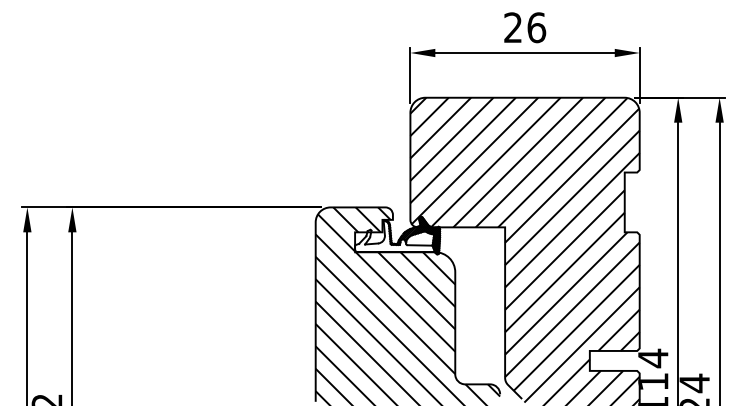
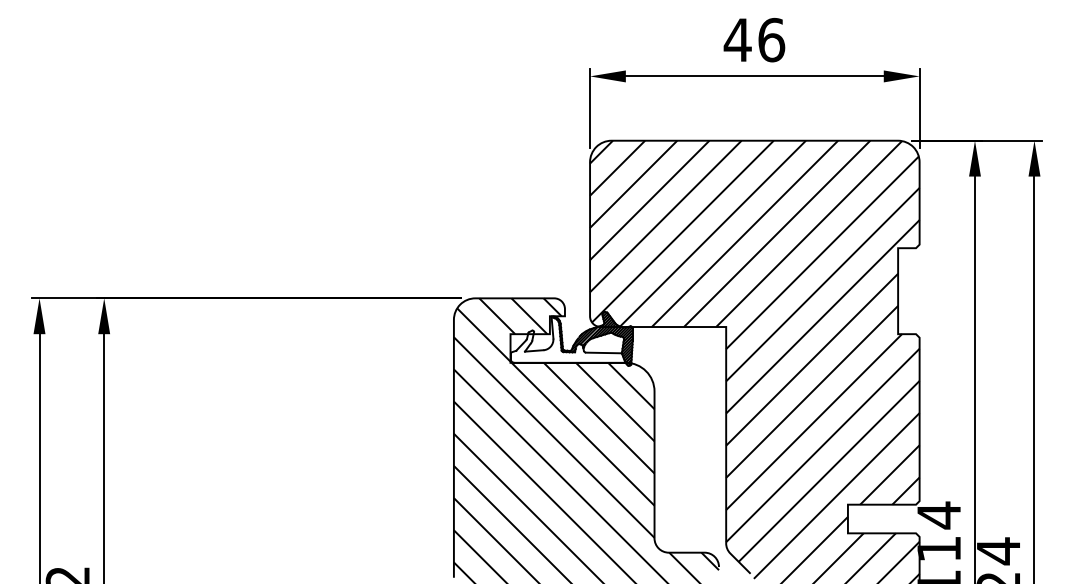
text: (512, 27) -> (736, 39), 26 -> 46

